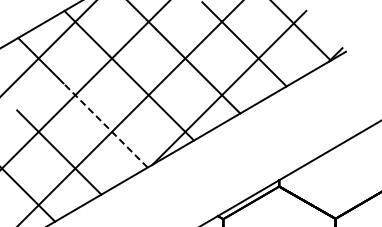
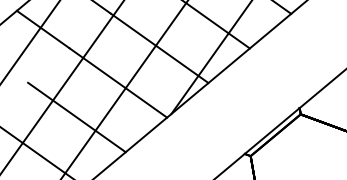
line: (105, 125) -> (118, 82), dashed -> solid

